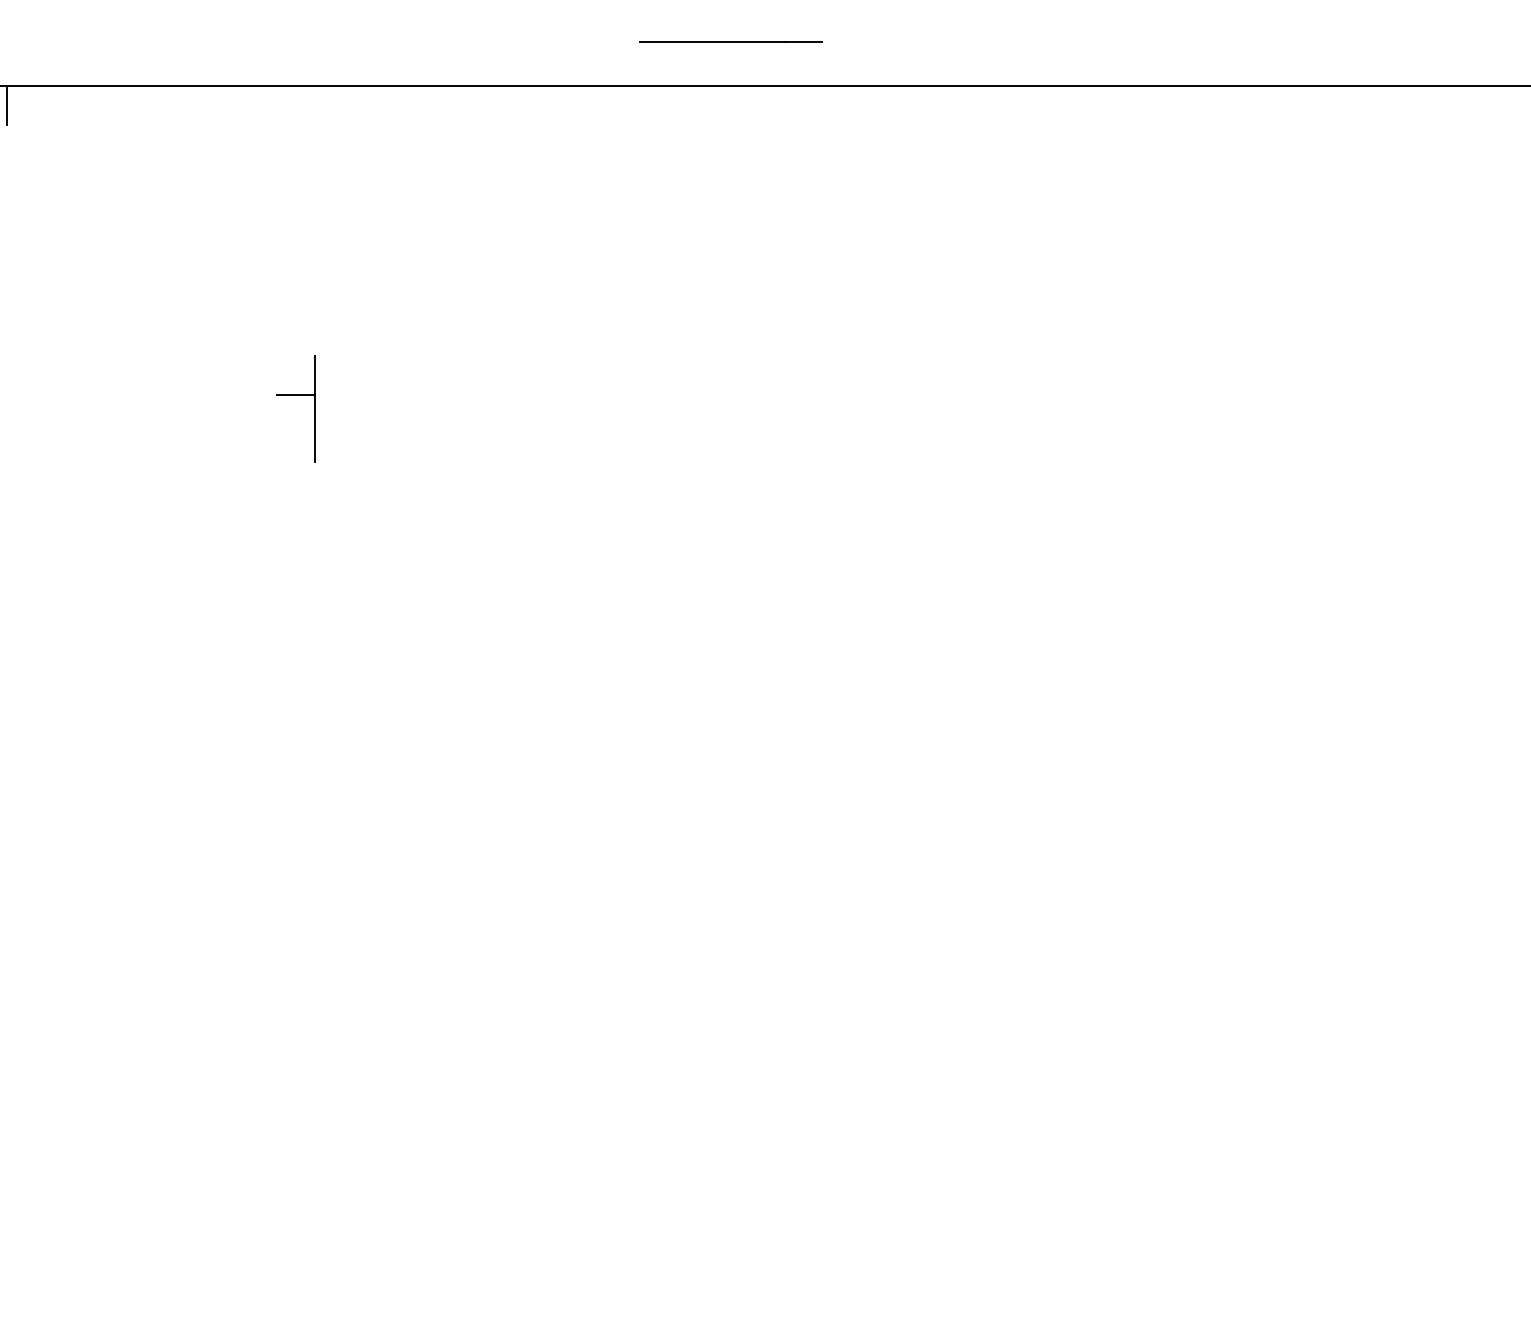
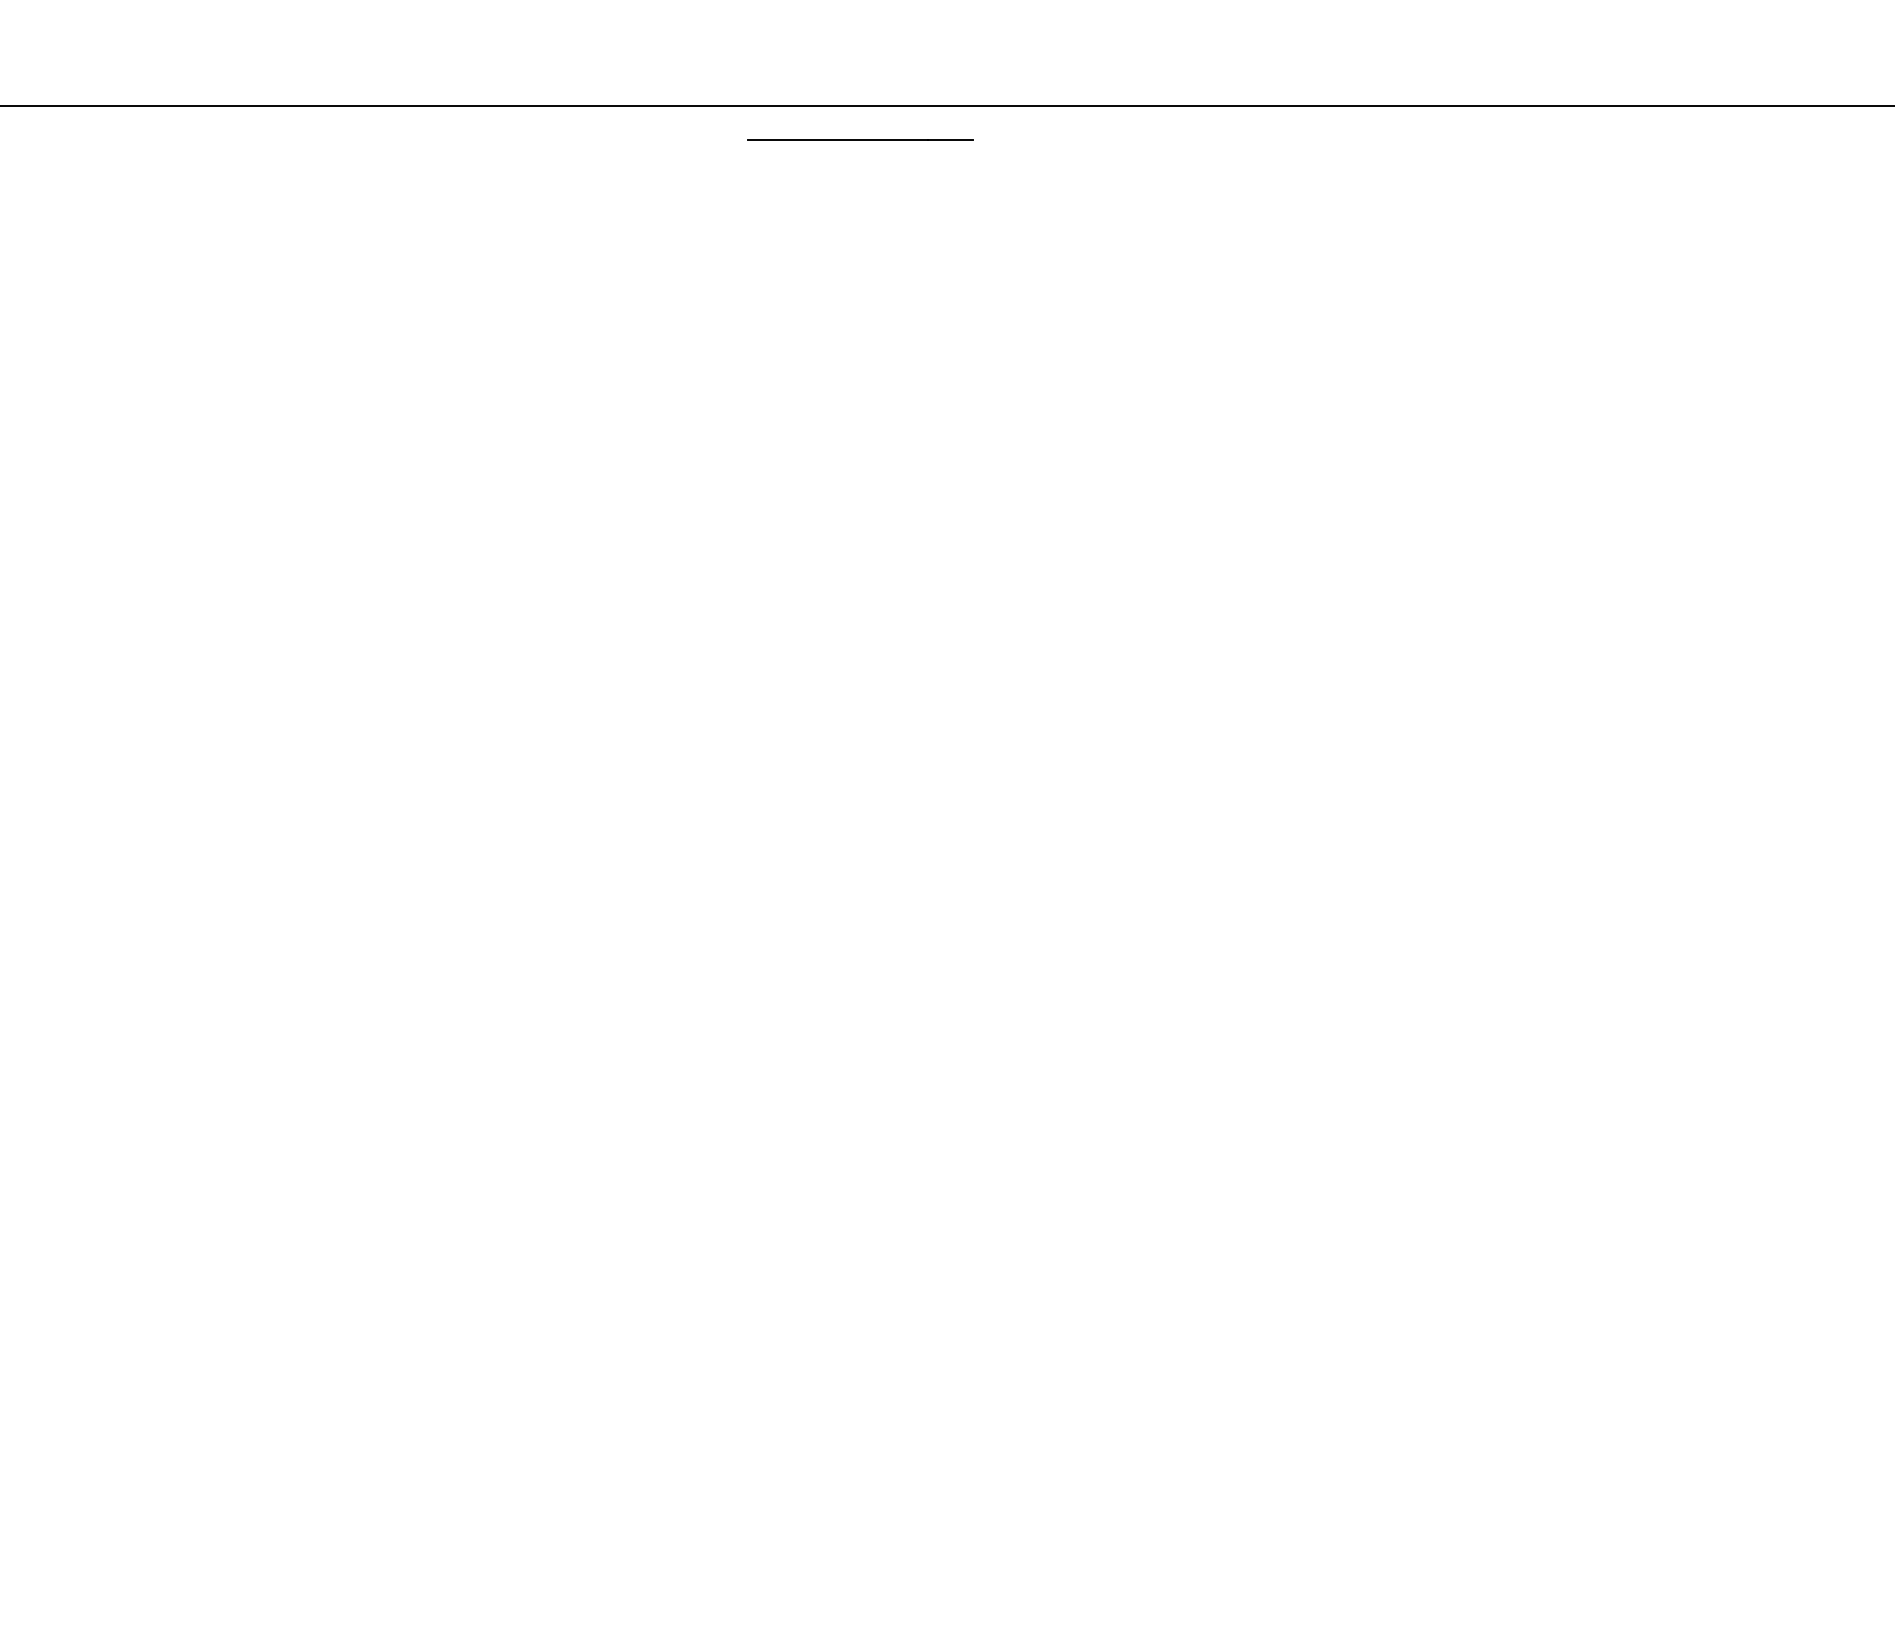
line: (730, 41) -> (860, 139), moved
line: (6, 105) -> (8, 130), removed
part: (295, 394) -> (366, 488), removed

